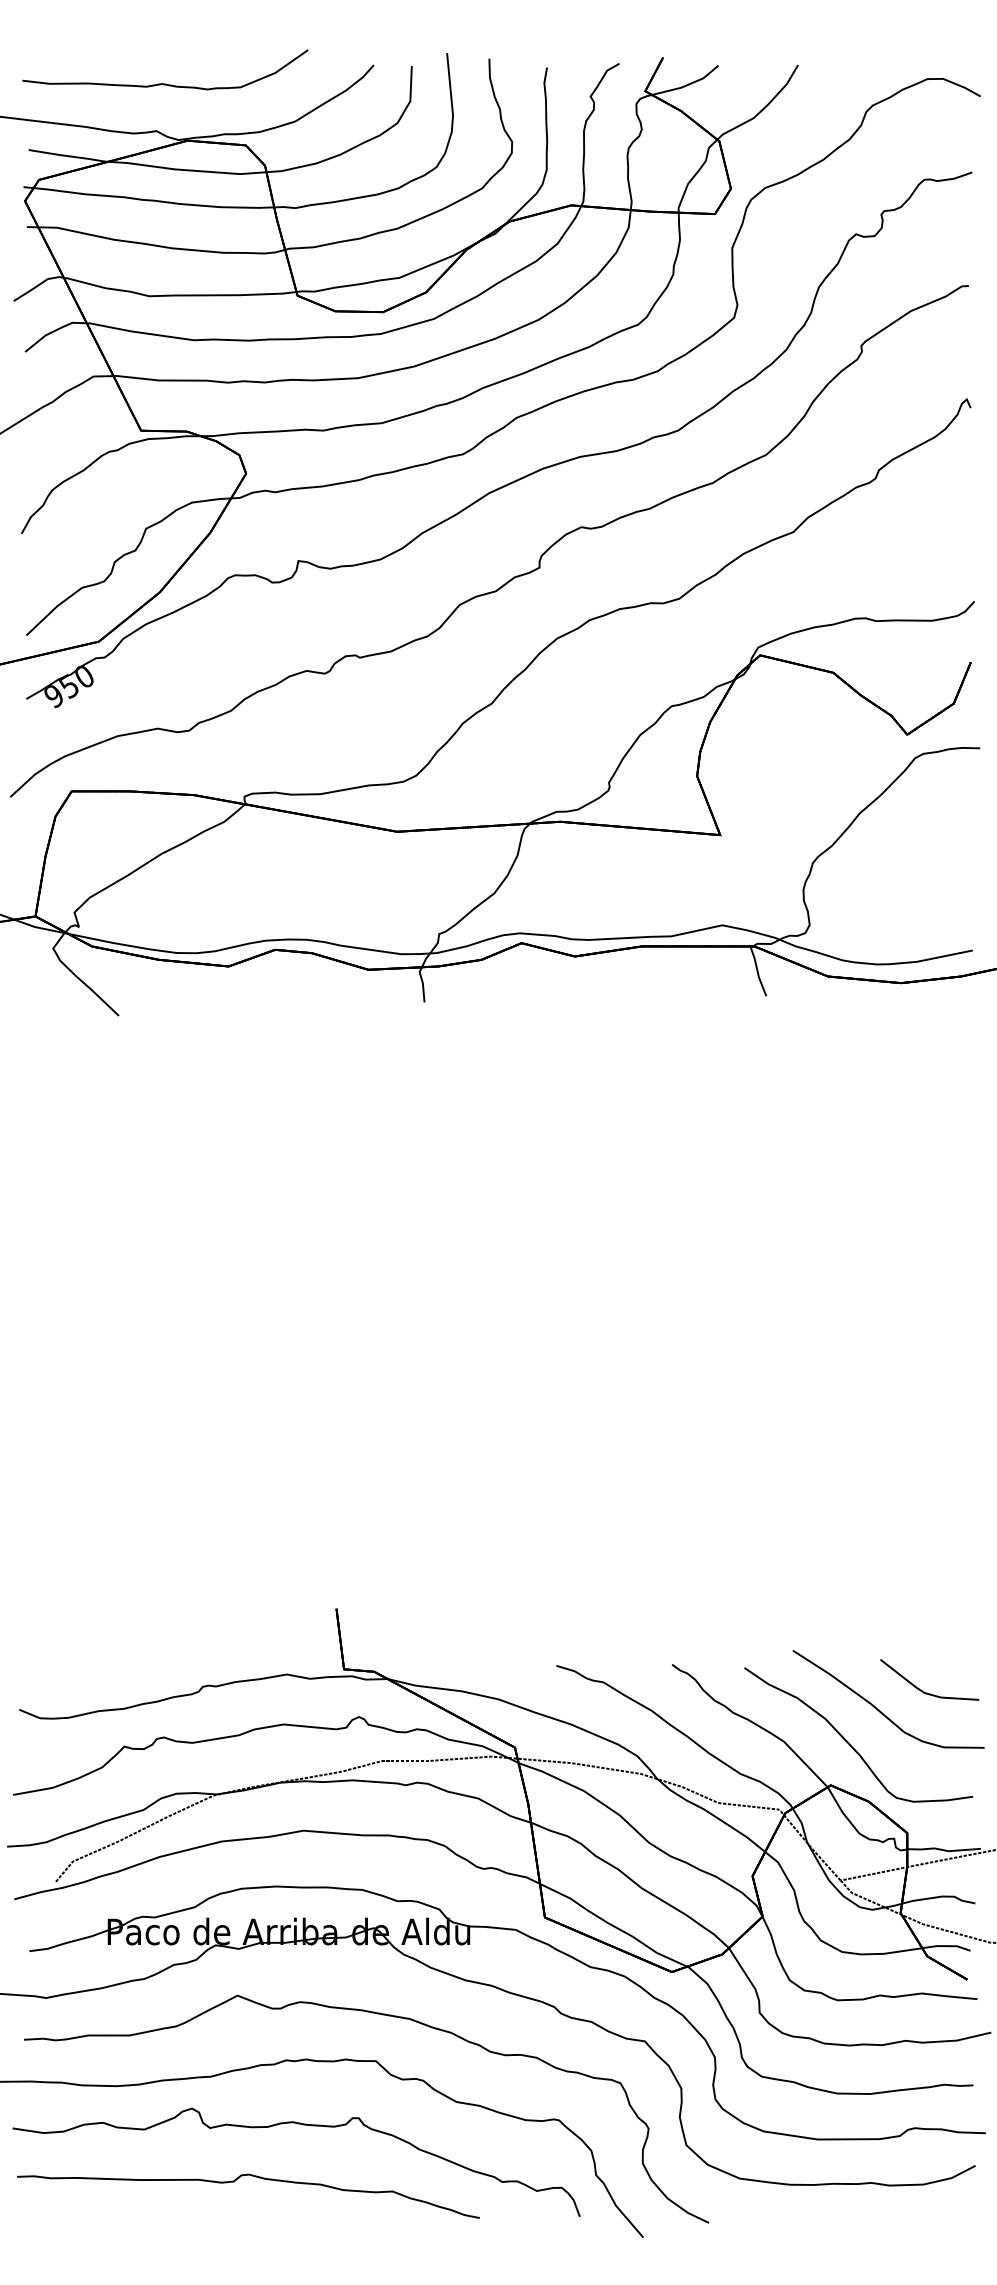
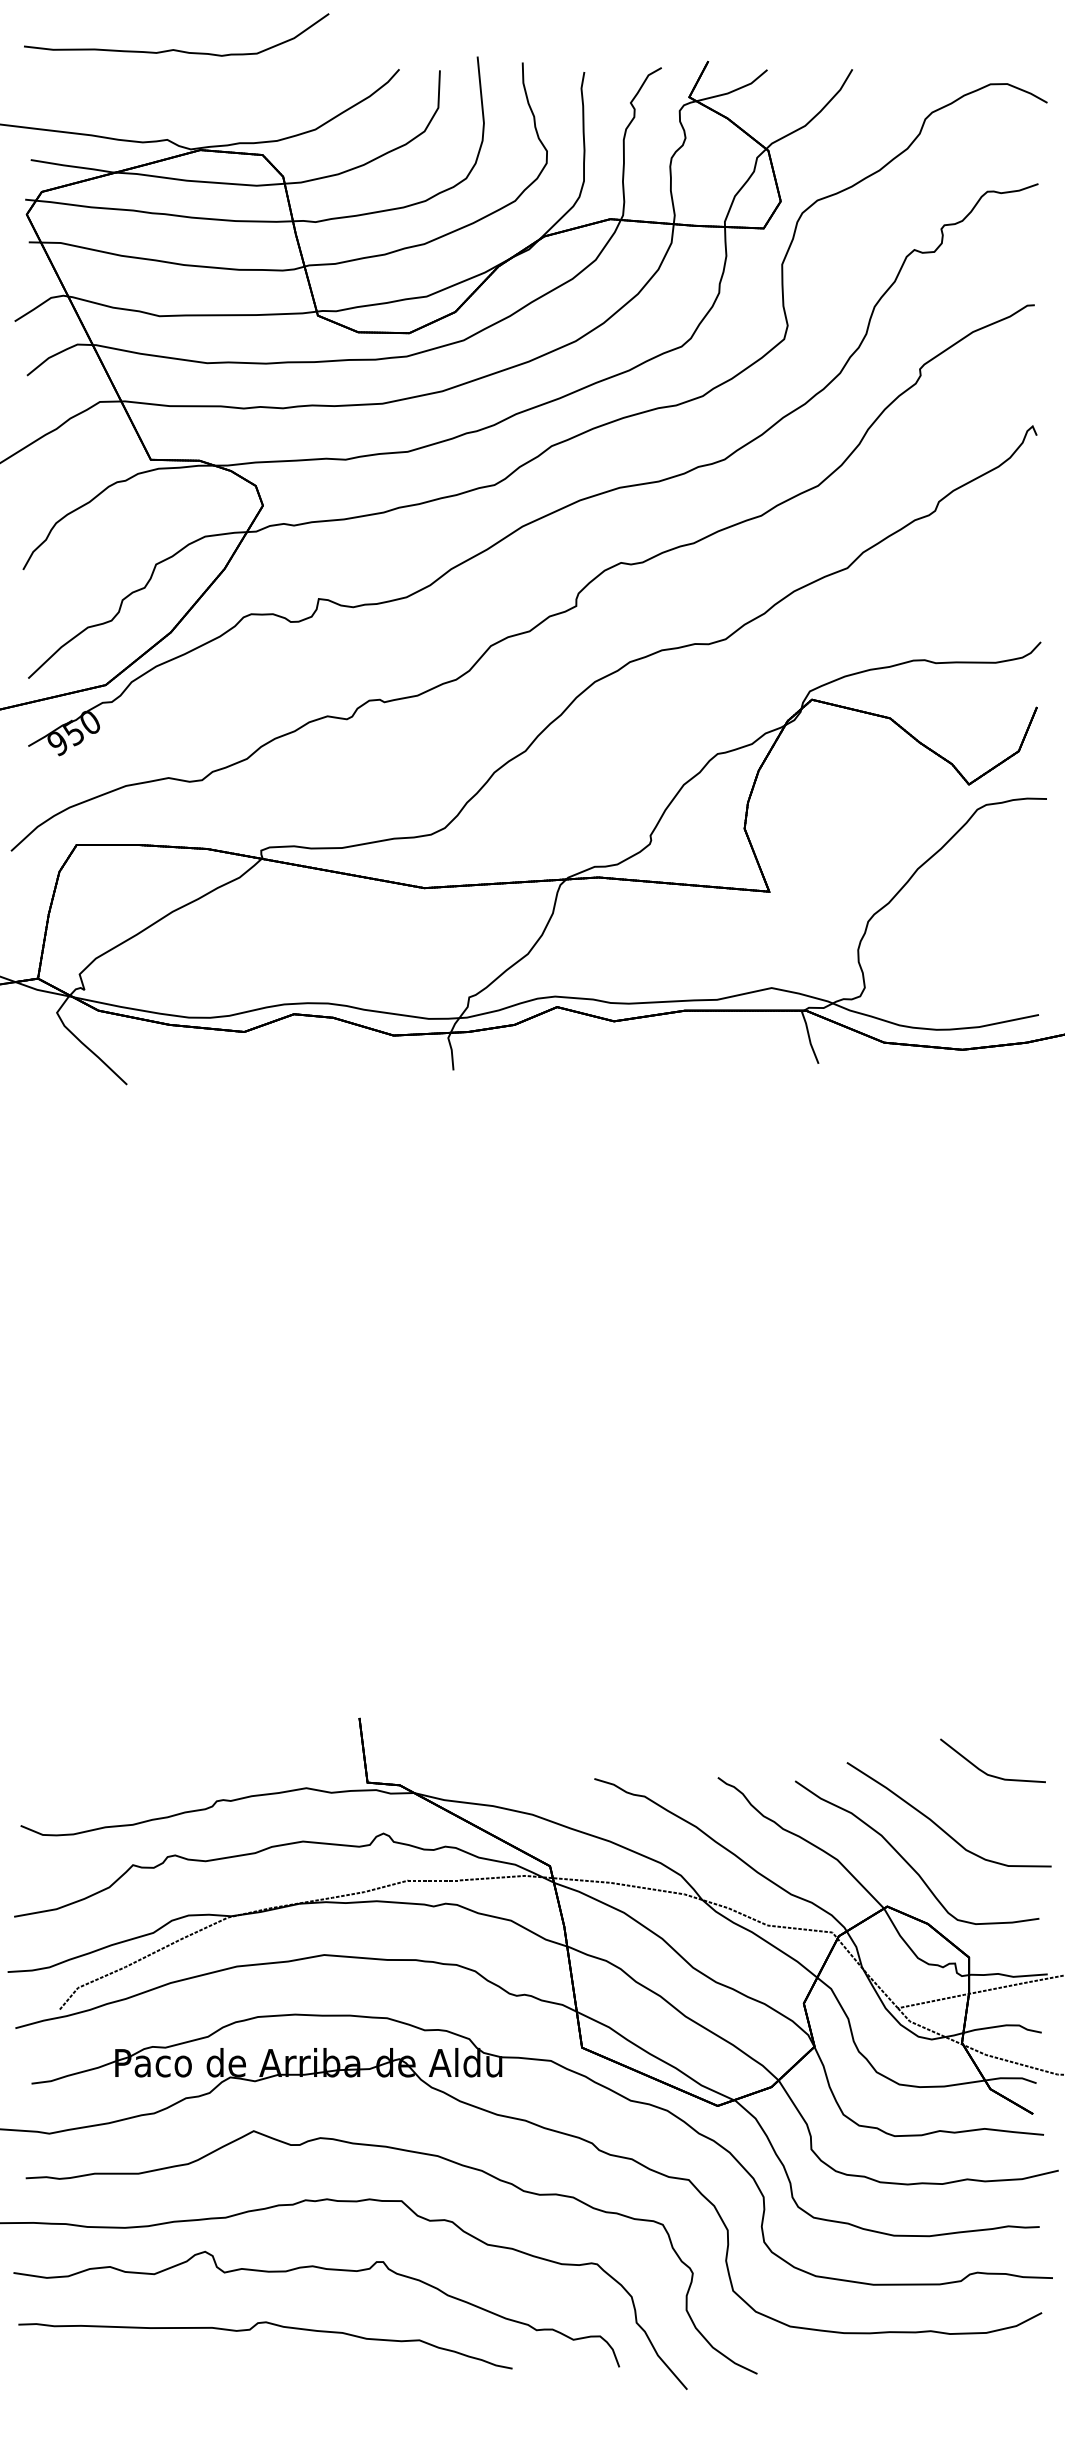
part: (165, 83) -> (176, 49), moved
line: (921, 1689) -> (984, 1771), moved

